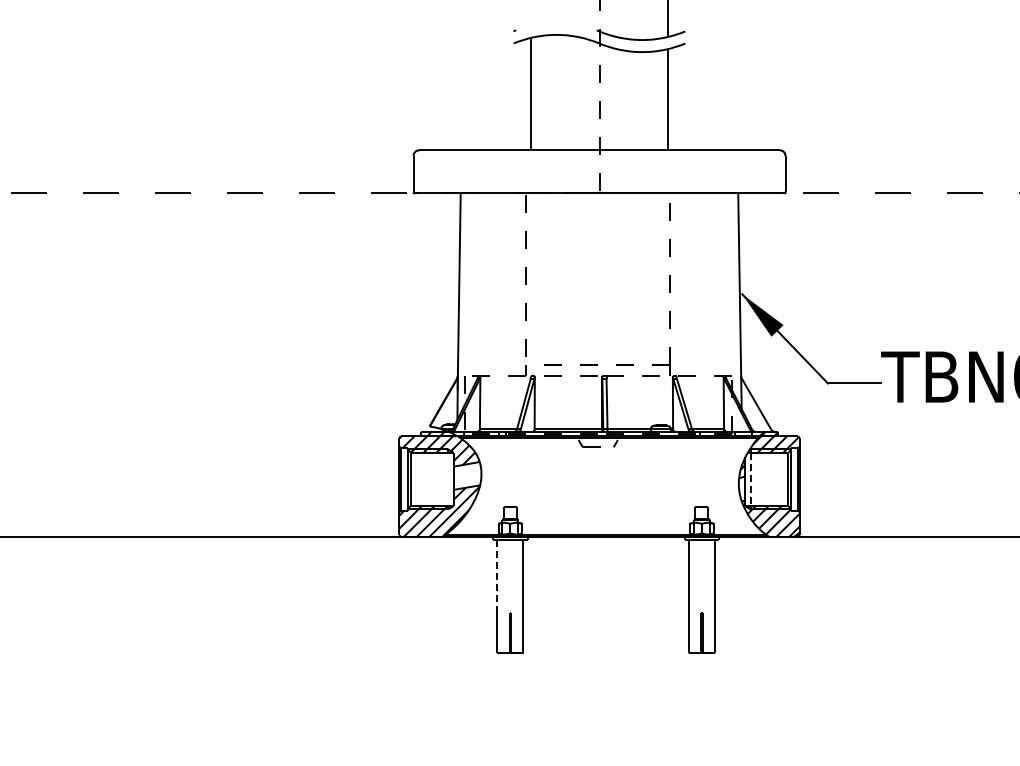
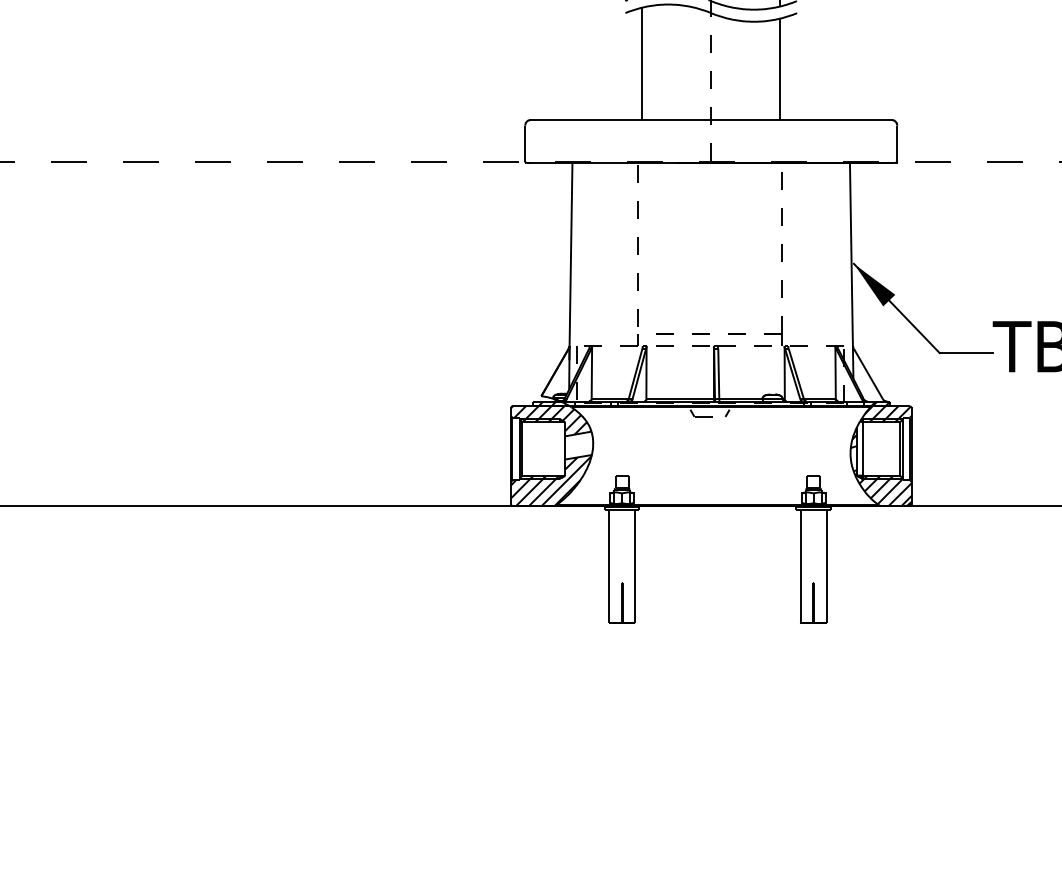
line: (750, 478) -> (862, 448), dashed -> solid
line: (497, 576) -> (609, 546), dashed -> solid

